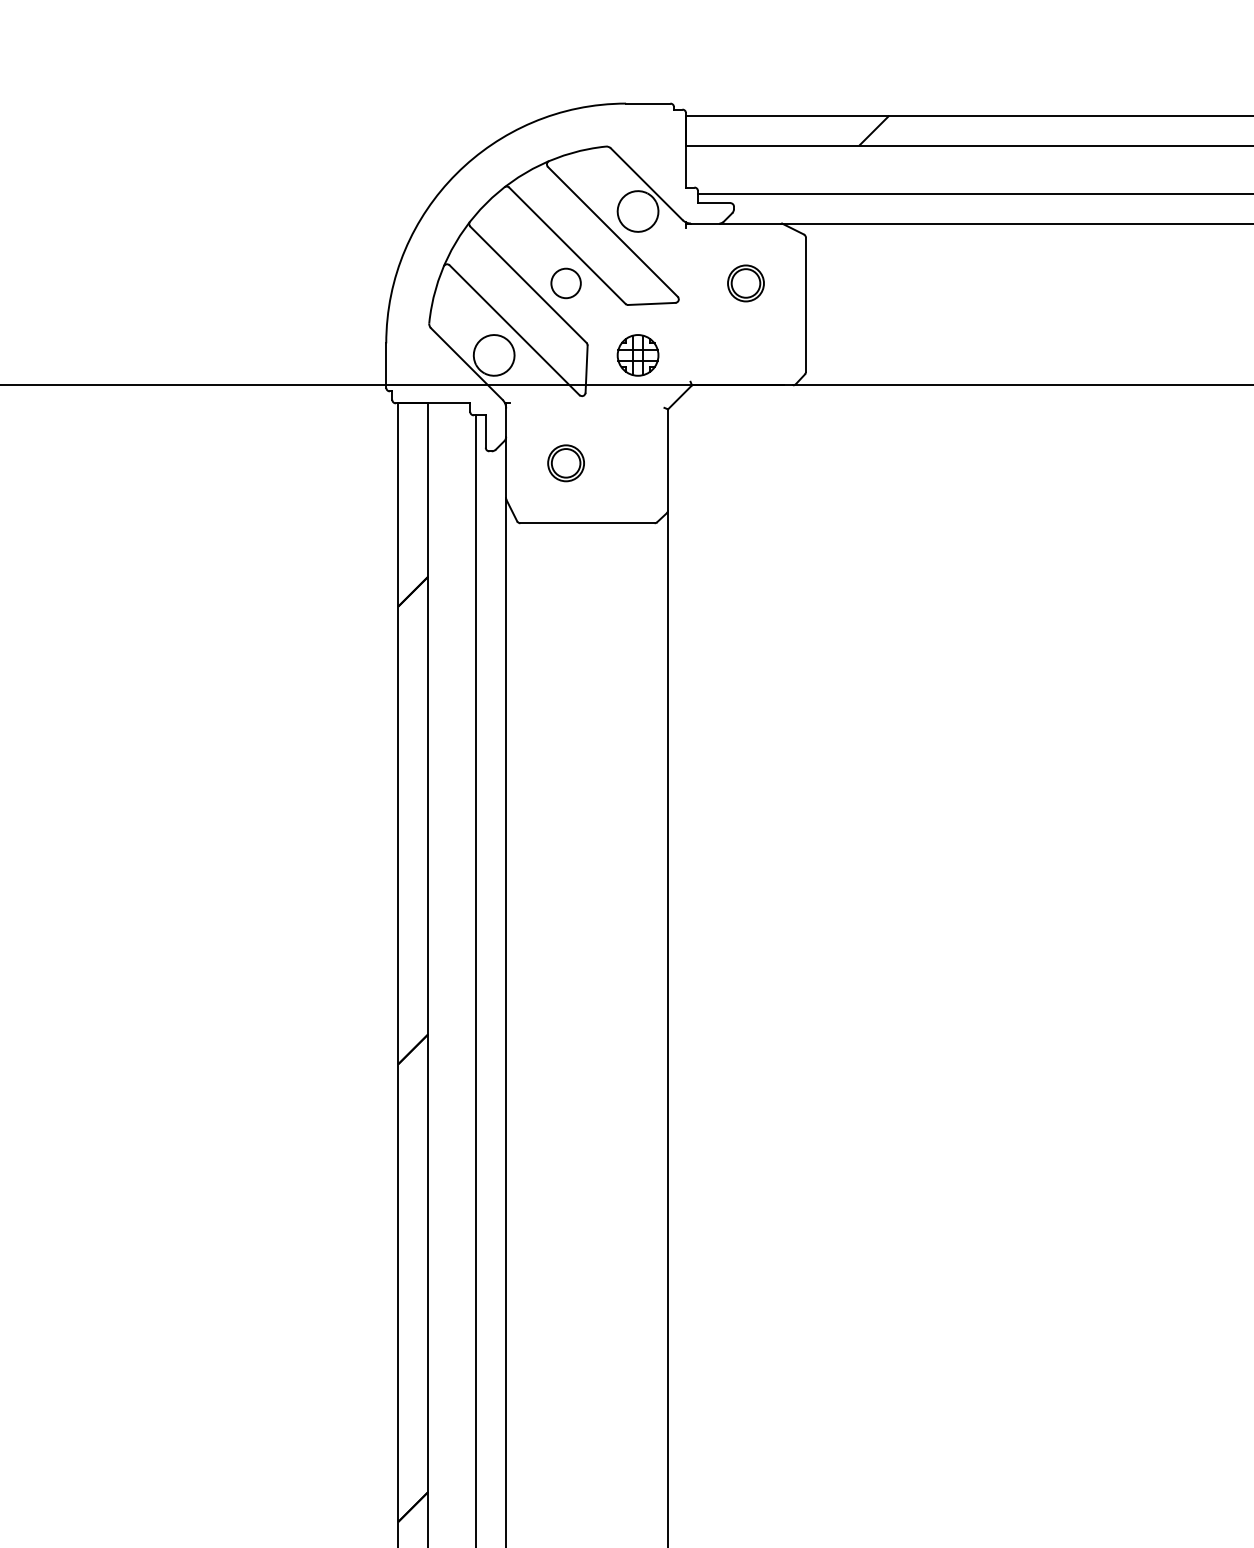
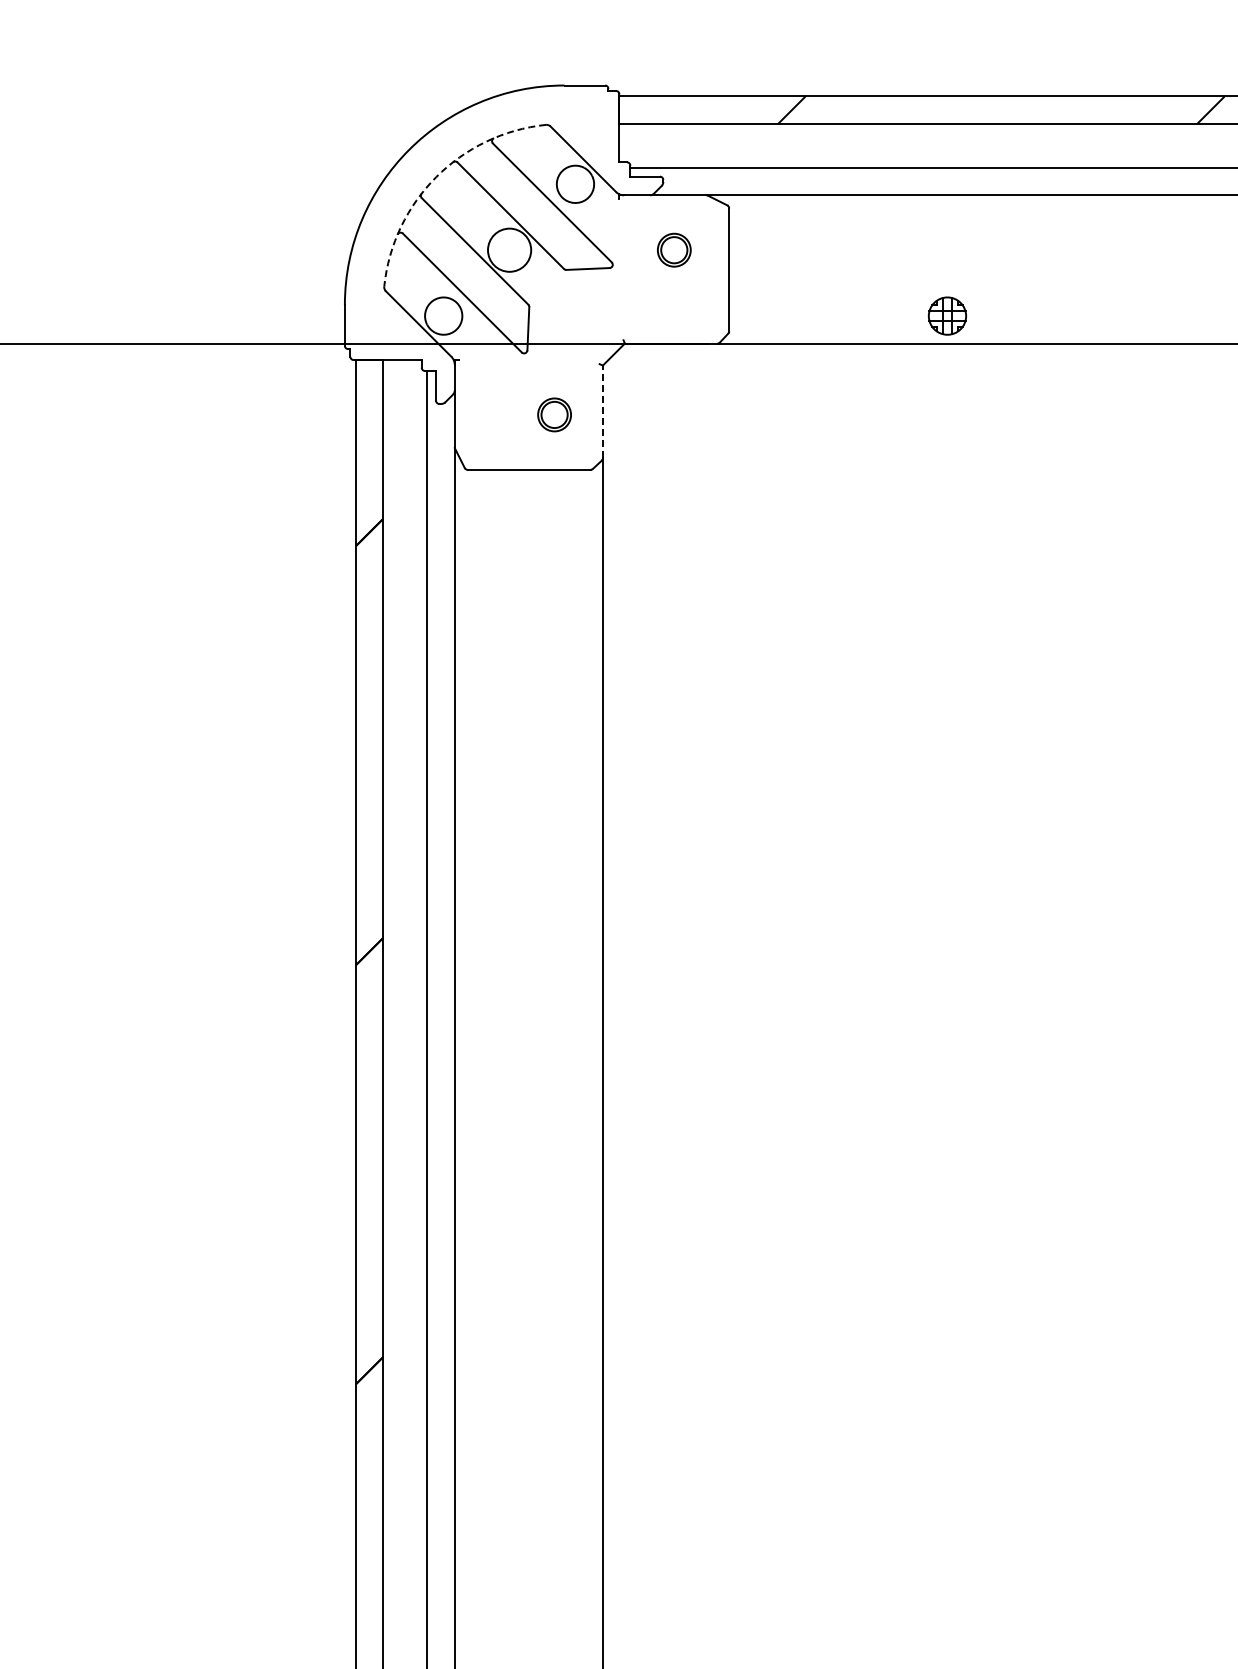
arc: (486, 204) -> (436, 177), solid -> dashed
circle: (566, 282) -> (509, 249), size x1.6
part: (637, 354) -> (946, 315), moved
line: (667, 459) -> (602, 411), solid -> dashed
part: (566, 462) -> (554, 414), moved

